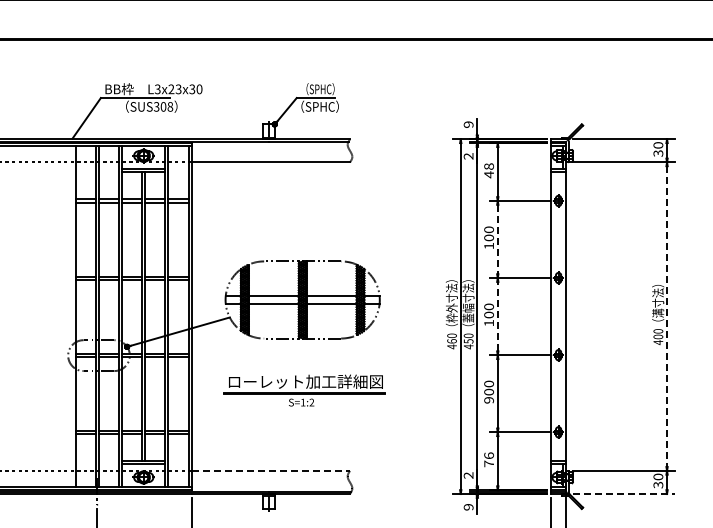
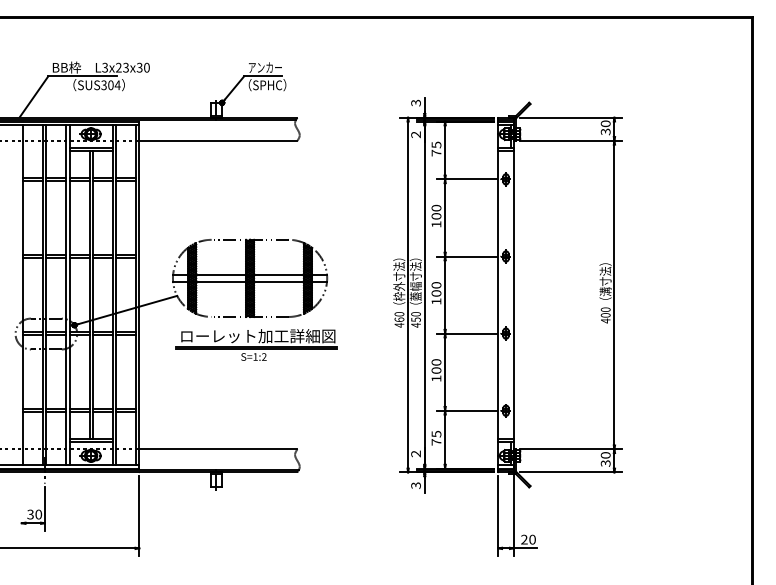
text: (317, 89) -> (264, 67), （SPHC） -> アンカー
text: (170, 107) -> (117, 85), SUS308 -> SUS304
text: (468, 124) -> (415, 102), 9 -> 3
text: (489, 170) -> (436, 148), 48 -> 75
line: (498, 239) -> (445, 217), dashed -> solid
line: (498, 317) -> (445, 295), dashed -> solid
line: (667, 317) -> (614, 295), dashed -> solid
part: (304, 390) -> (256, 344), moved
text: (489, 400) -> (436, 378), 900 -> 100
text: (489, 455) -> (436, 433), 76 -> 75
line: (271, 471) -> (218, 449), dashed -> solid
line: (624, 494) -> (571, 472), dashed -> solid
text: (468, 507) -> (415, 485), 9 -> 3

